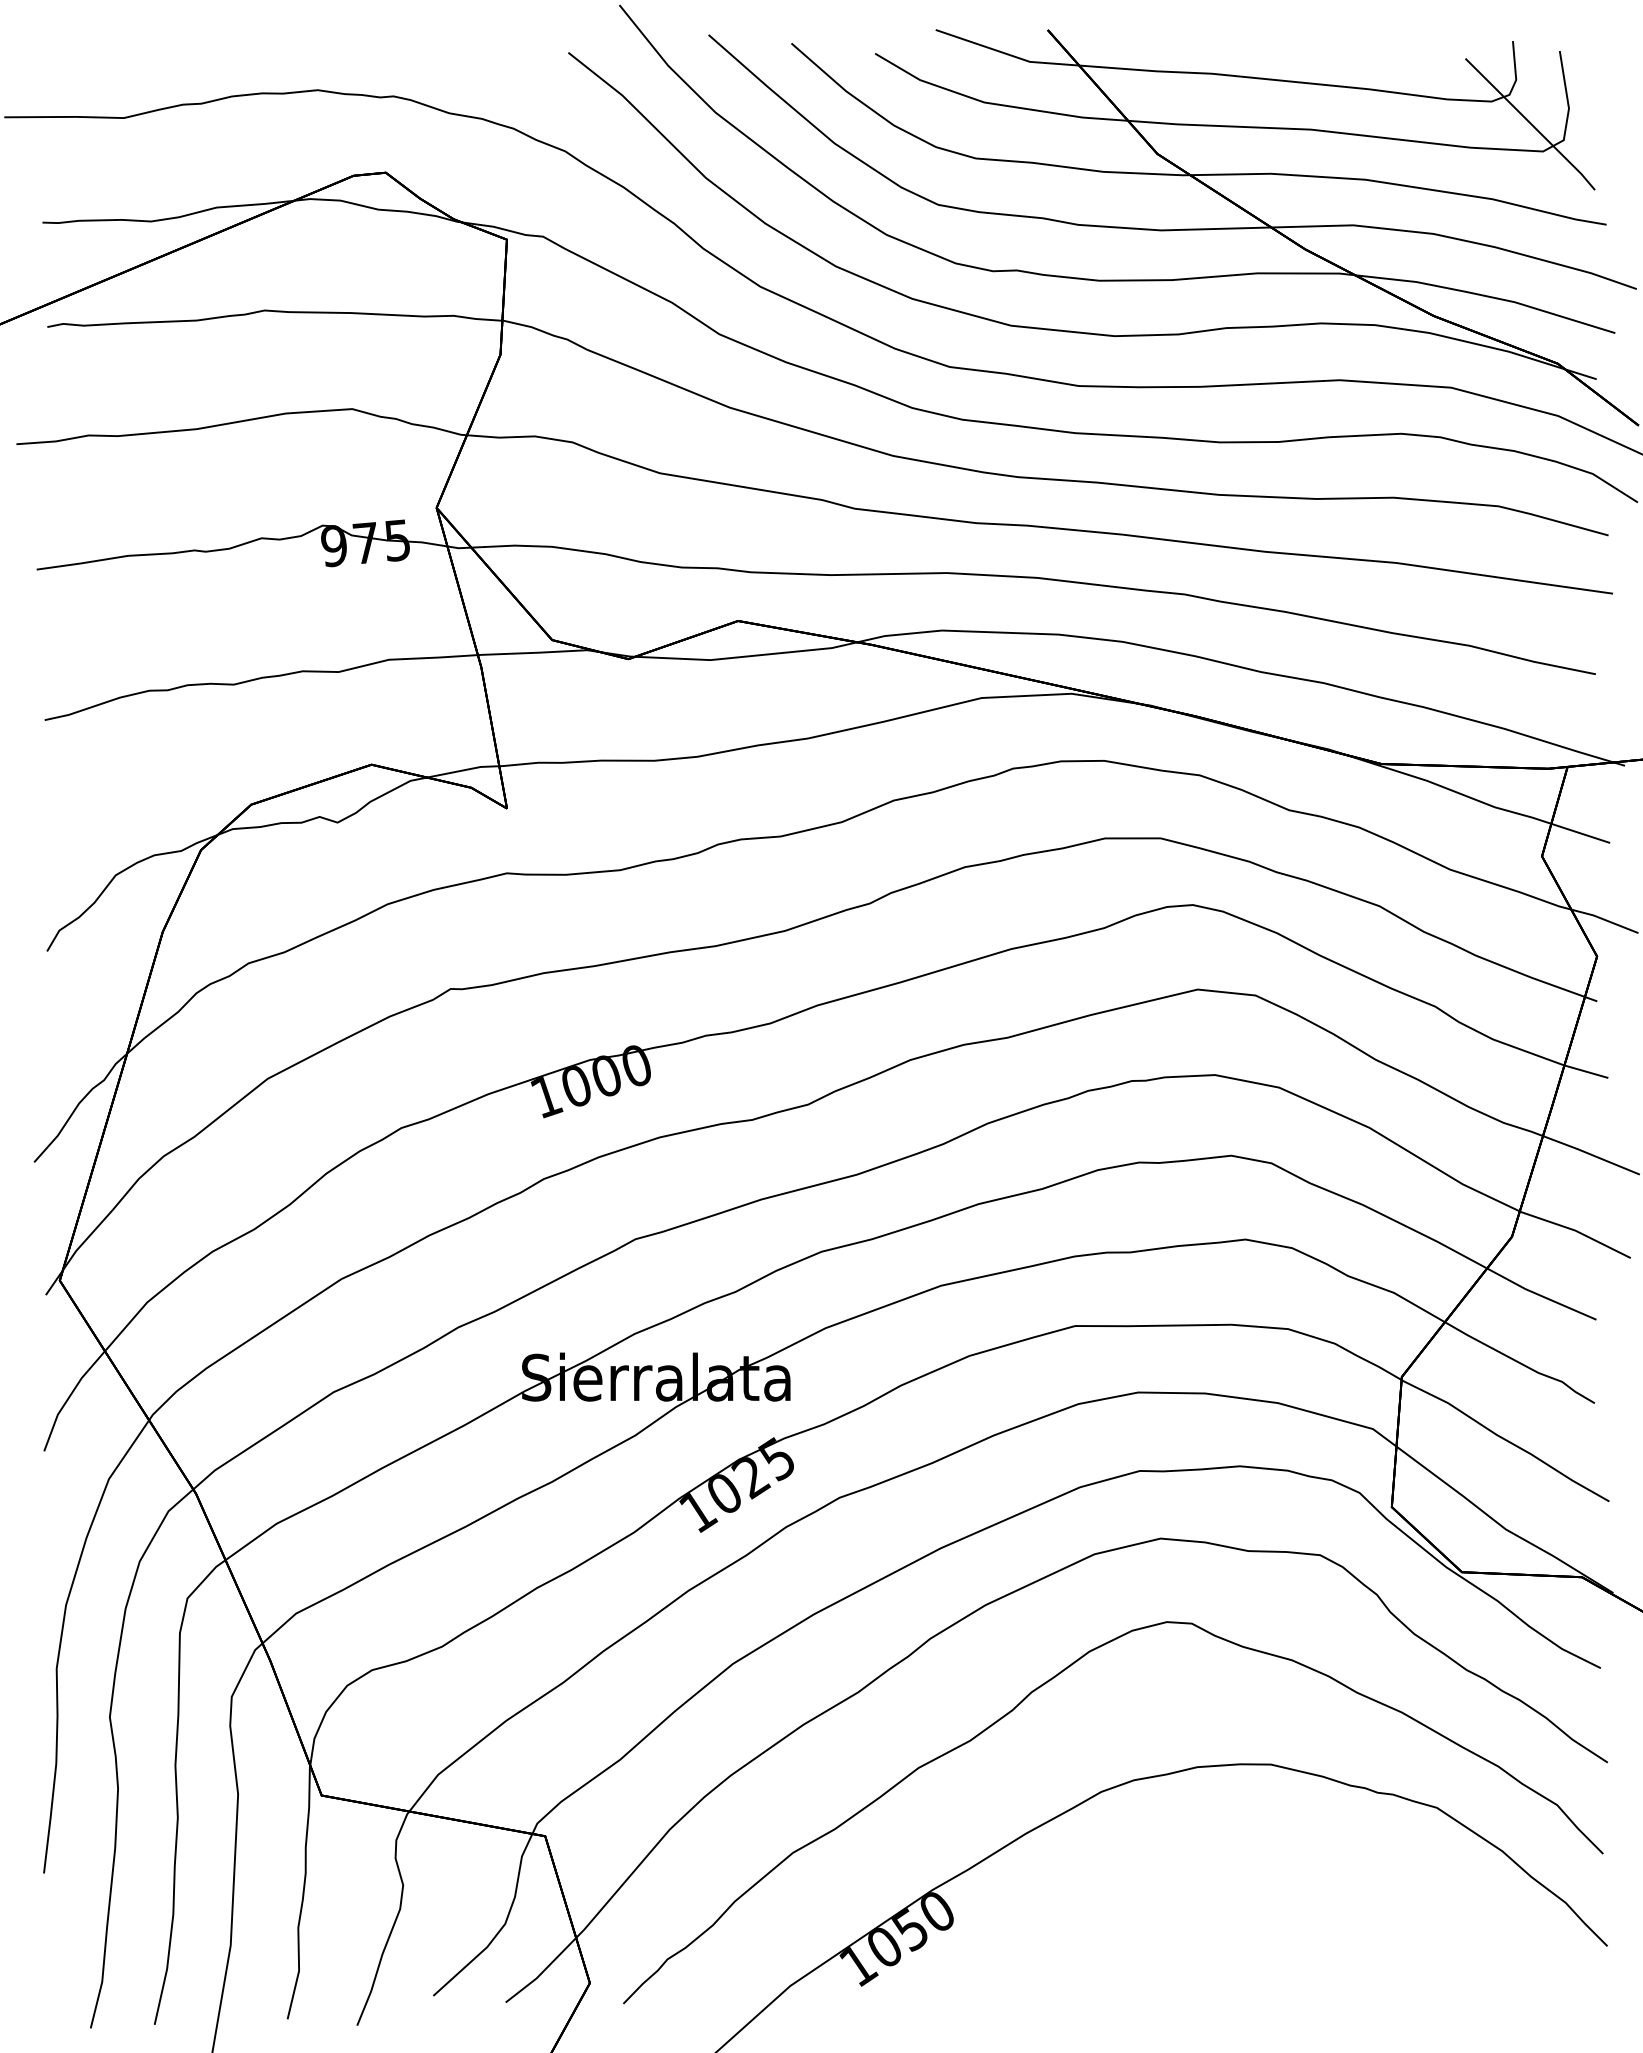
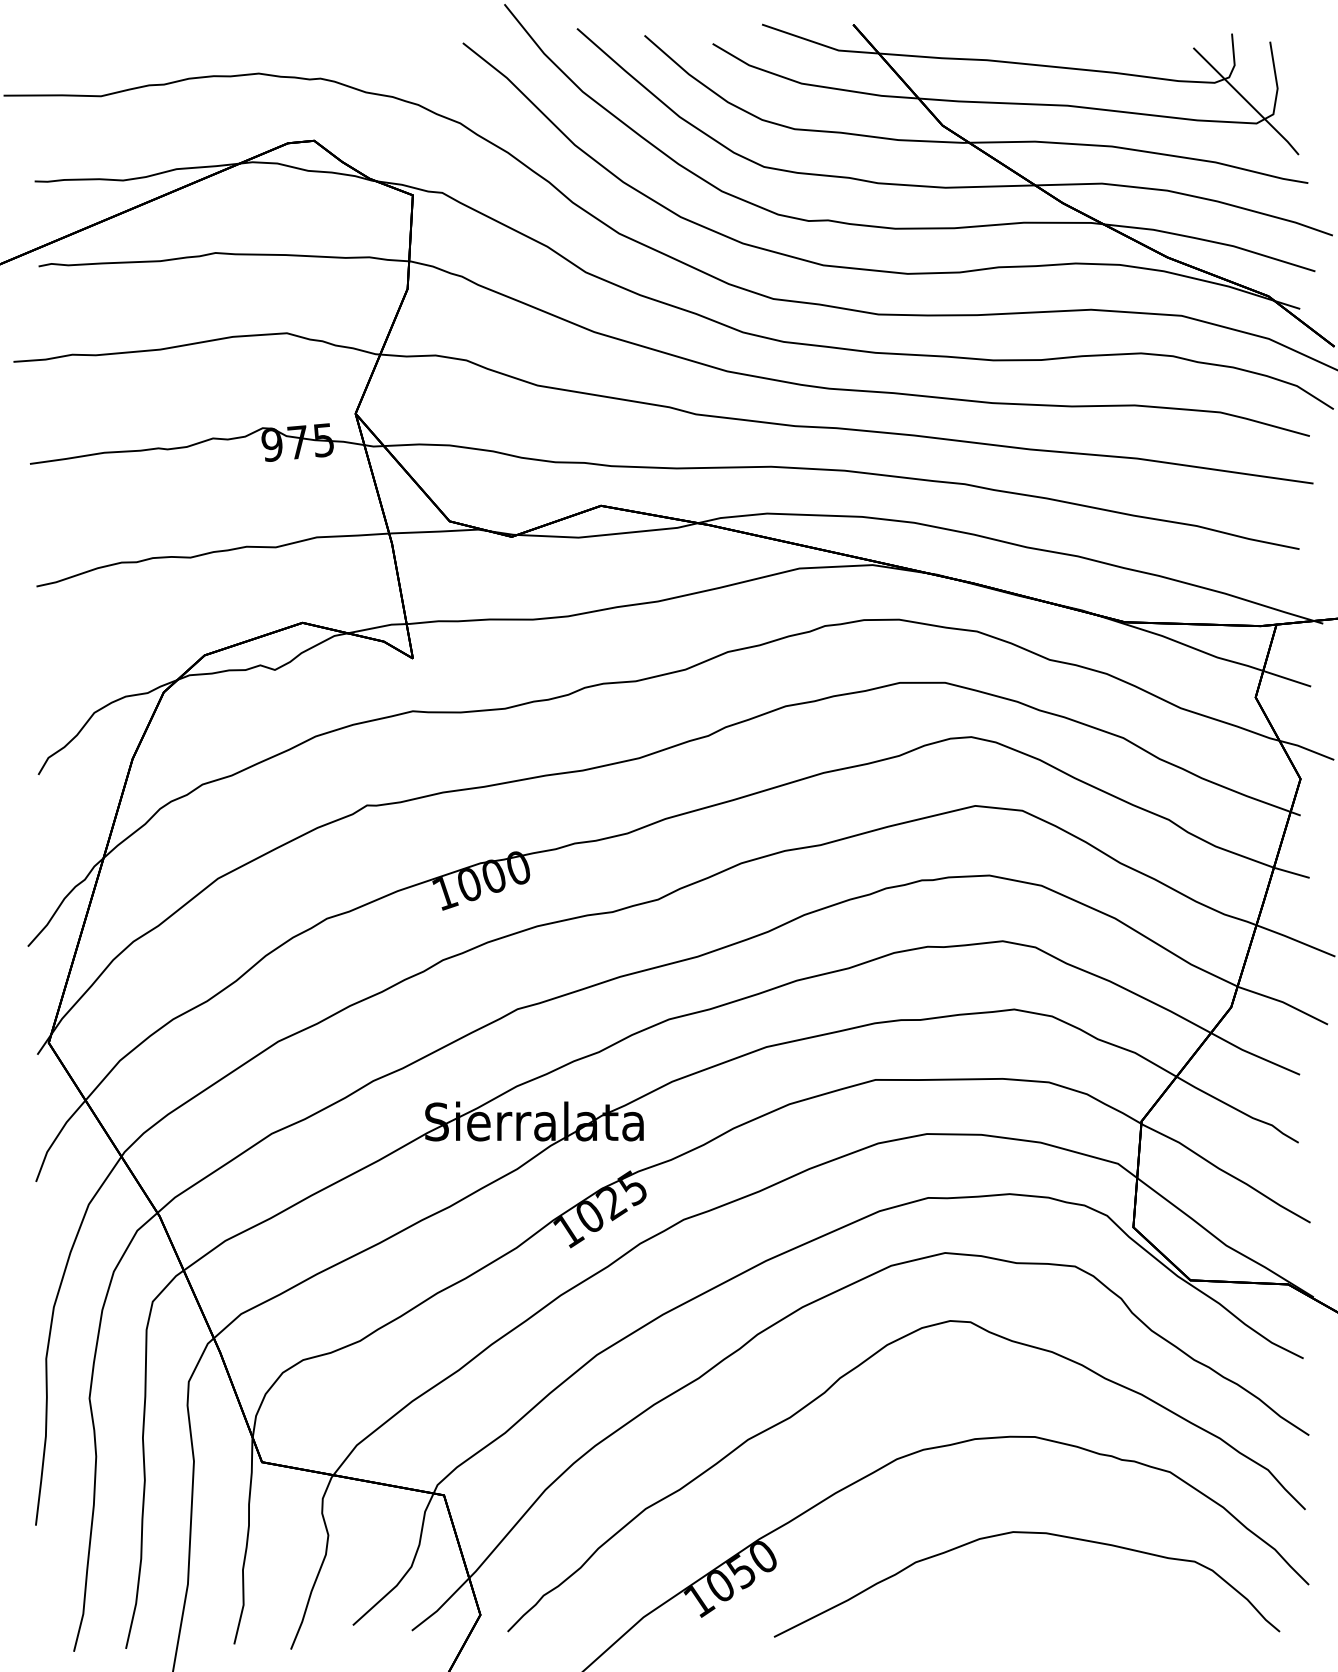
part: (1260, 1883) -> (1026, 1533), added

